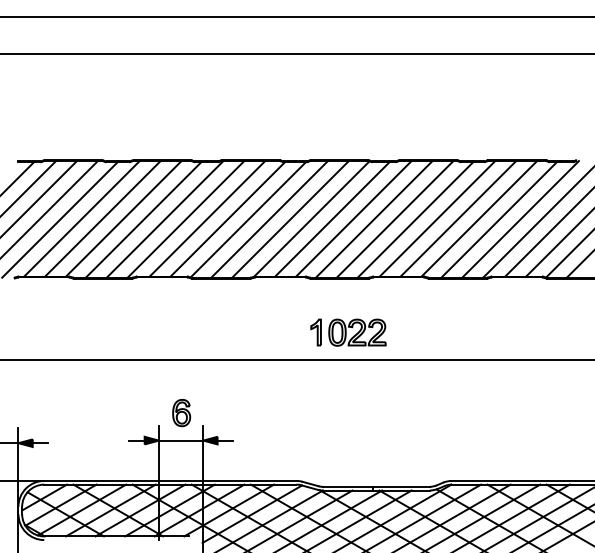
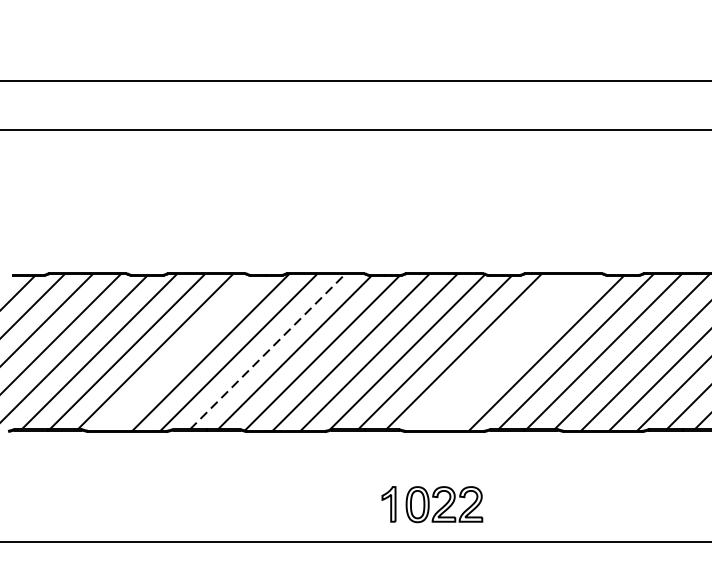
line: (207, 218) -> (267, 351), solid -> dashed
line: (143, 219) -> (181, 352), removed
line: (373, 219) -> (490, 352), removed
line: (394, 219) -> (518, 352), removed
part: (348, 332) -> (432, 504), moved

